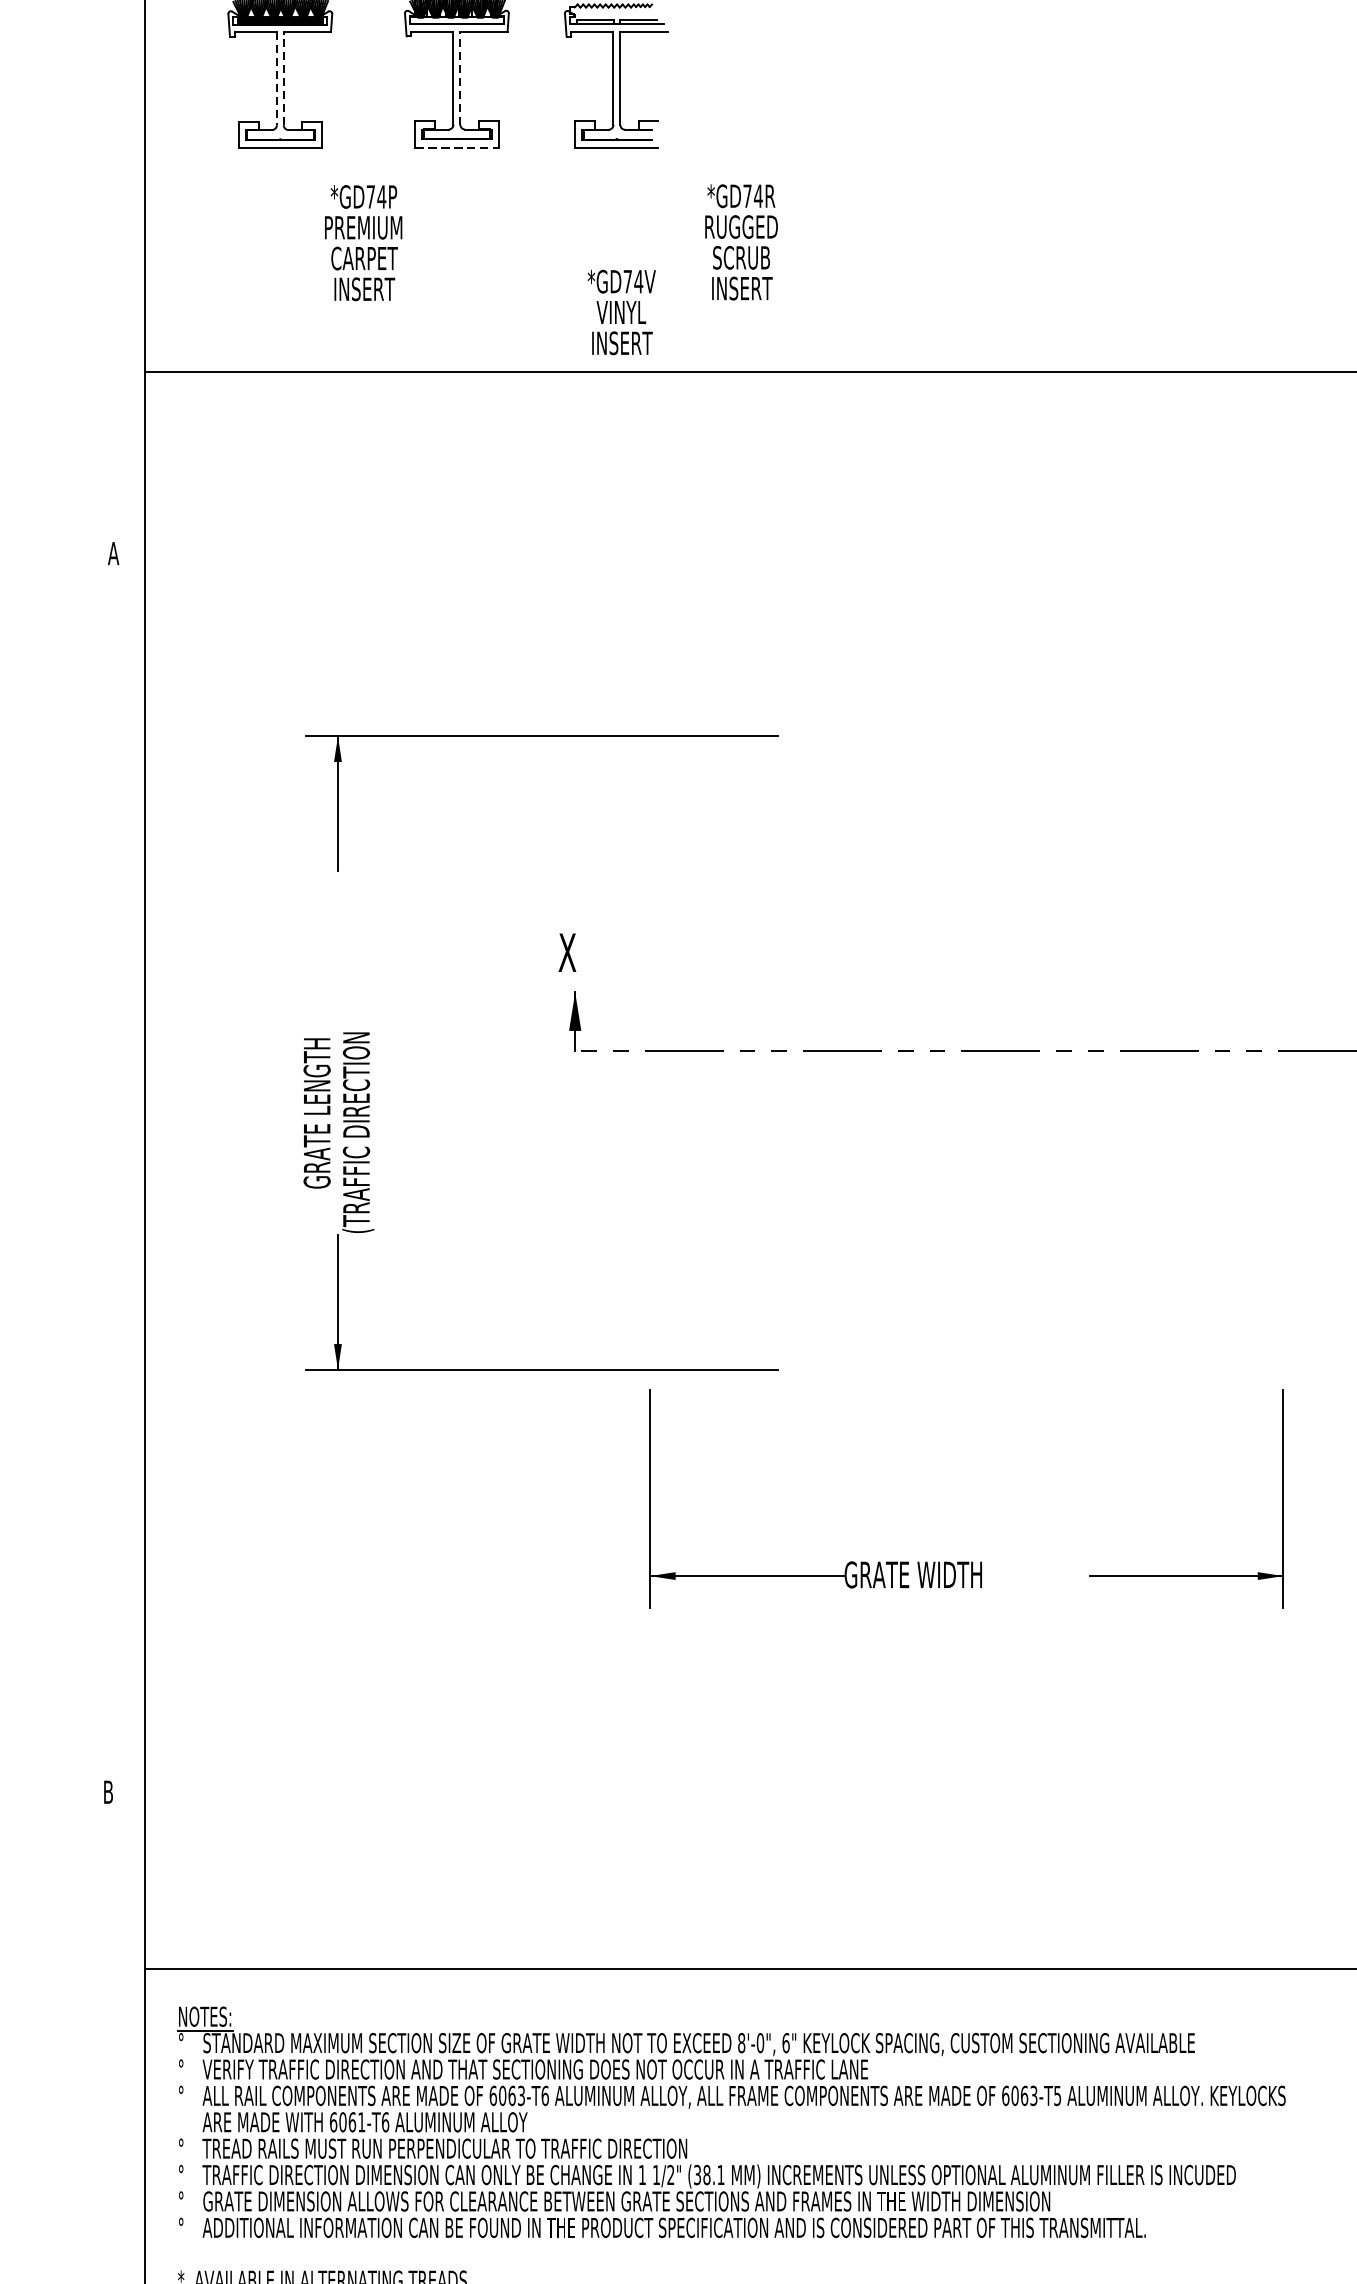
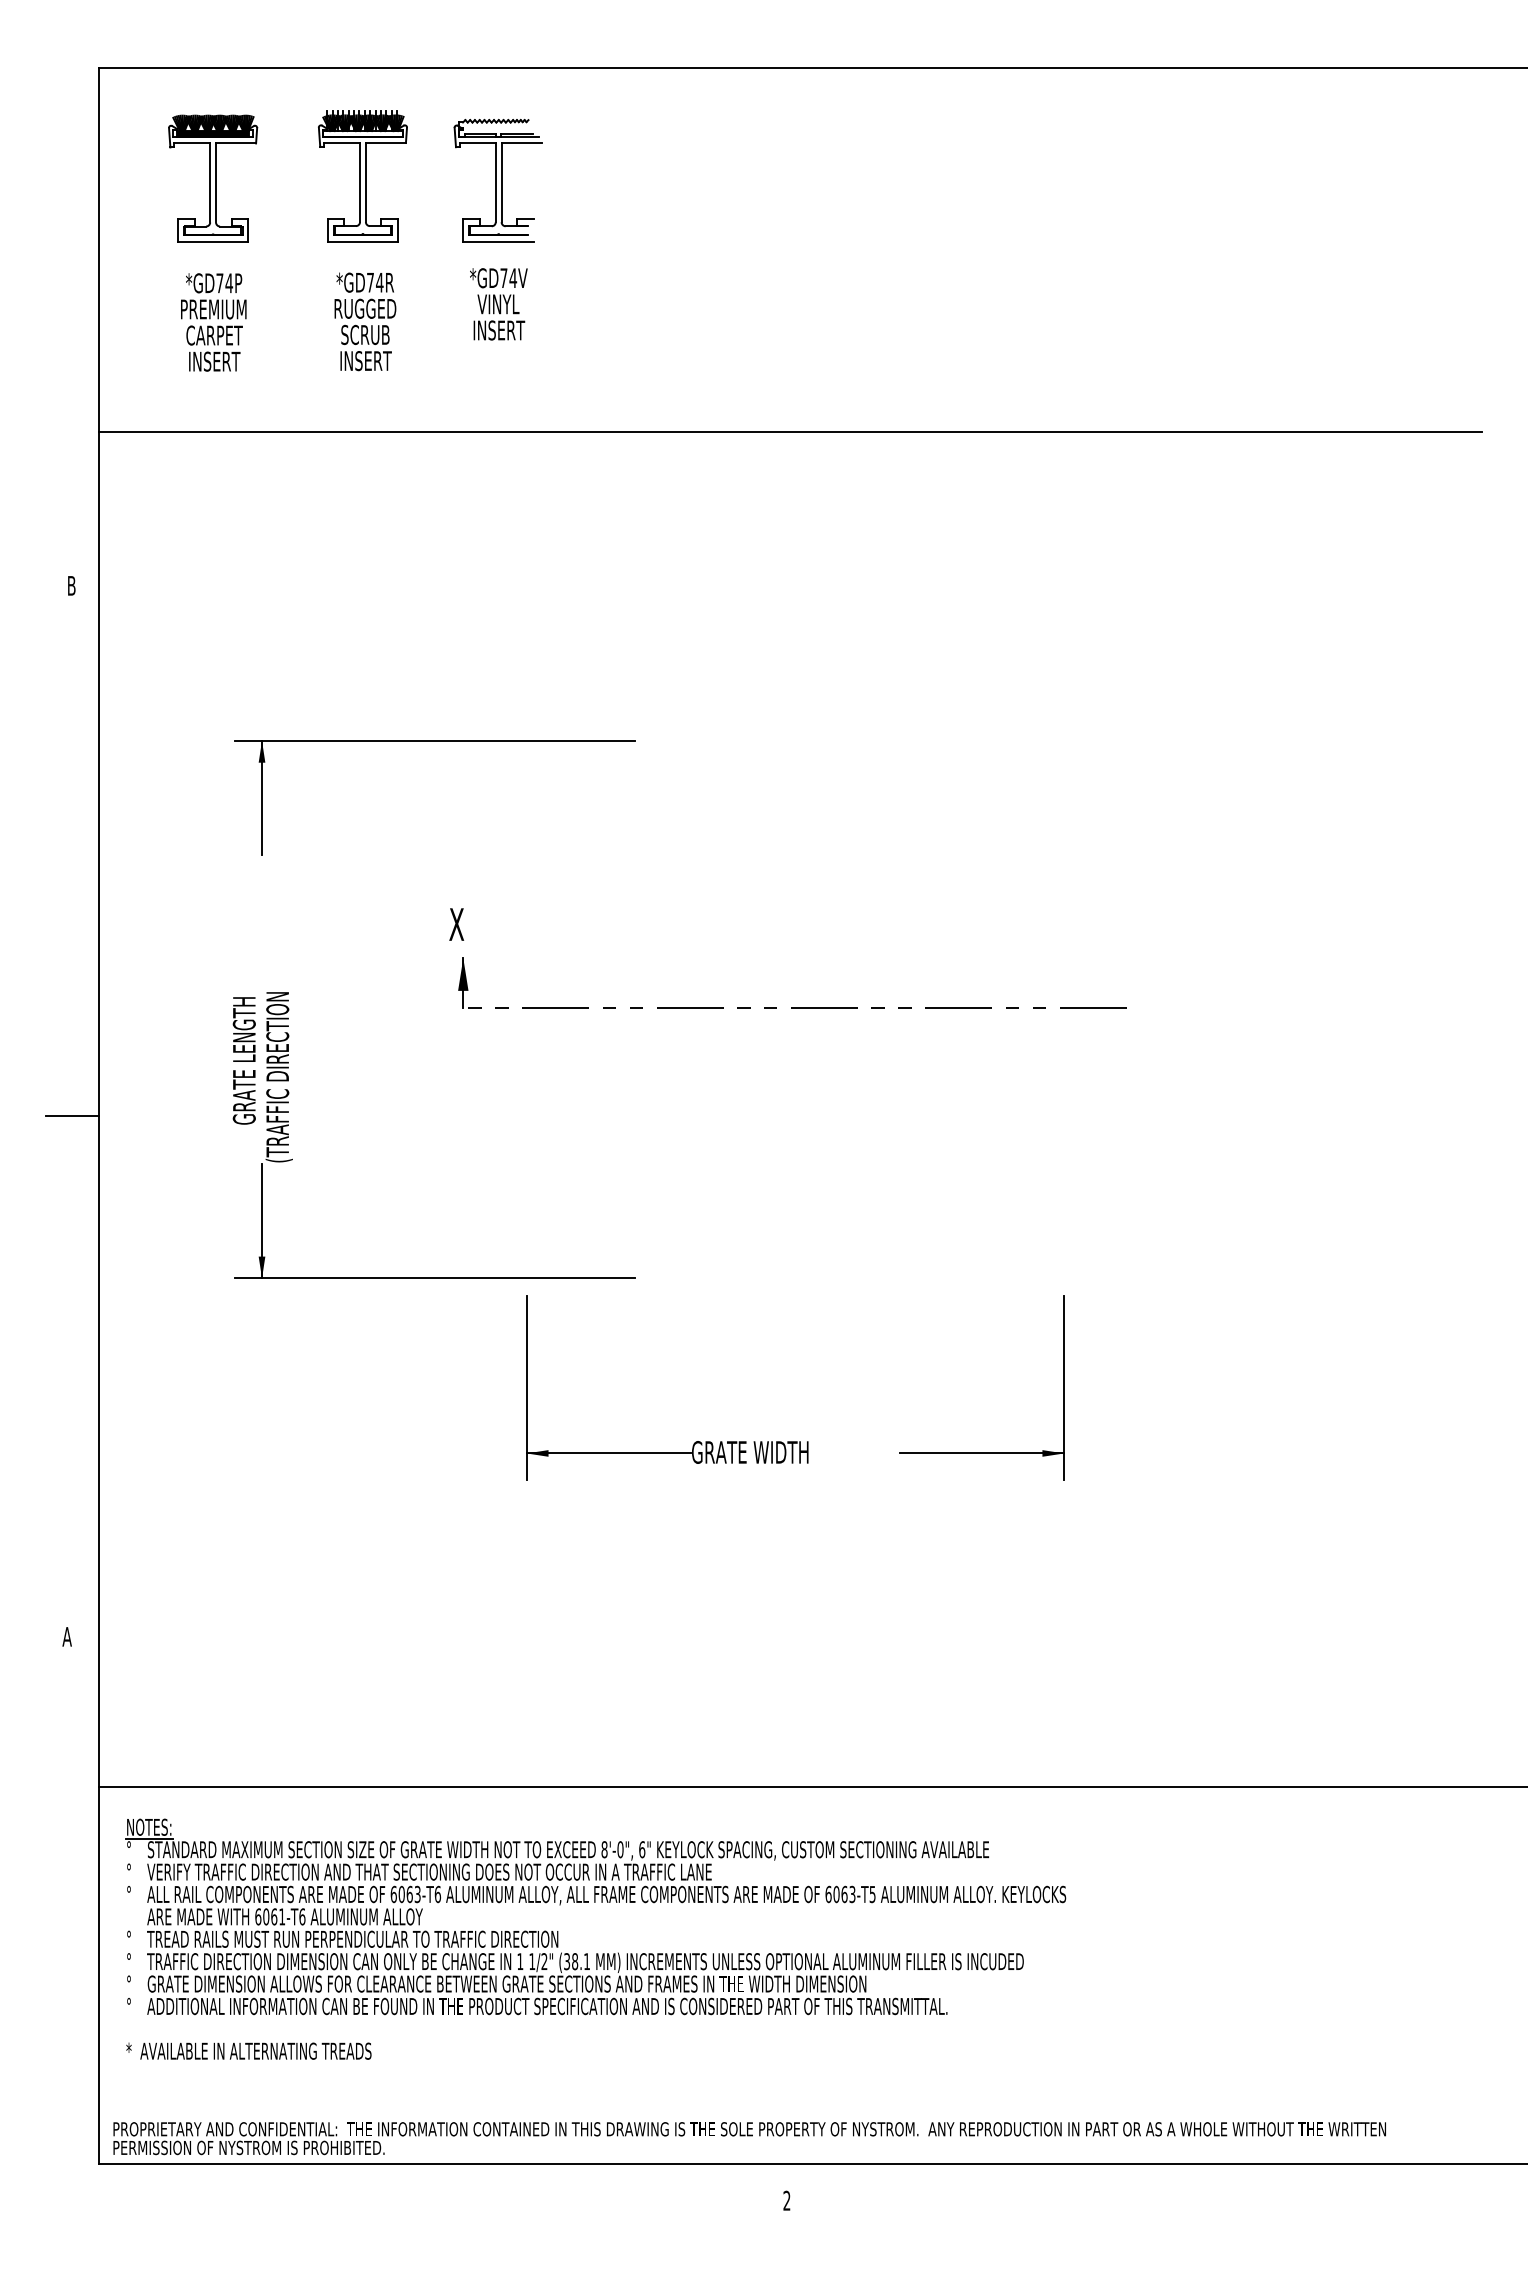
line: (277, 78) -> (210, 182), dashed -> solid
line: (284, 78) -> (216, 182), dashed -> solid
line: (459, 78) -> (365, 182), dashed -> solid
line: (457, 147) -> (363, 241), dashed -> solid
text: (741, 241) -> (365, 321), moved
text: (363, 243) -> (213, 322), moved
text: (621, 312) -> (498, 304), moved
text: (113, 553) -> (71, 585), A -> B
line: (113, 1178) -> (71, 1116), added
text: (107, 1791) -> (66, 1636), B -> A

